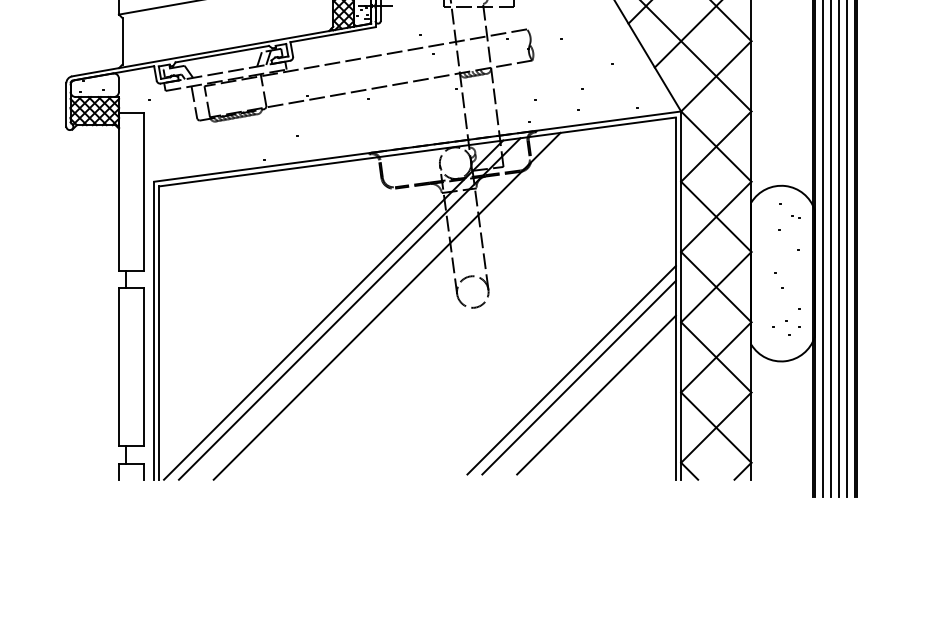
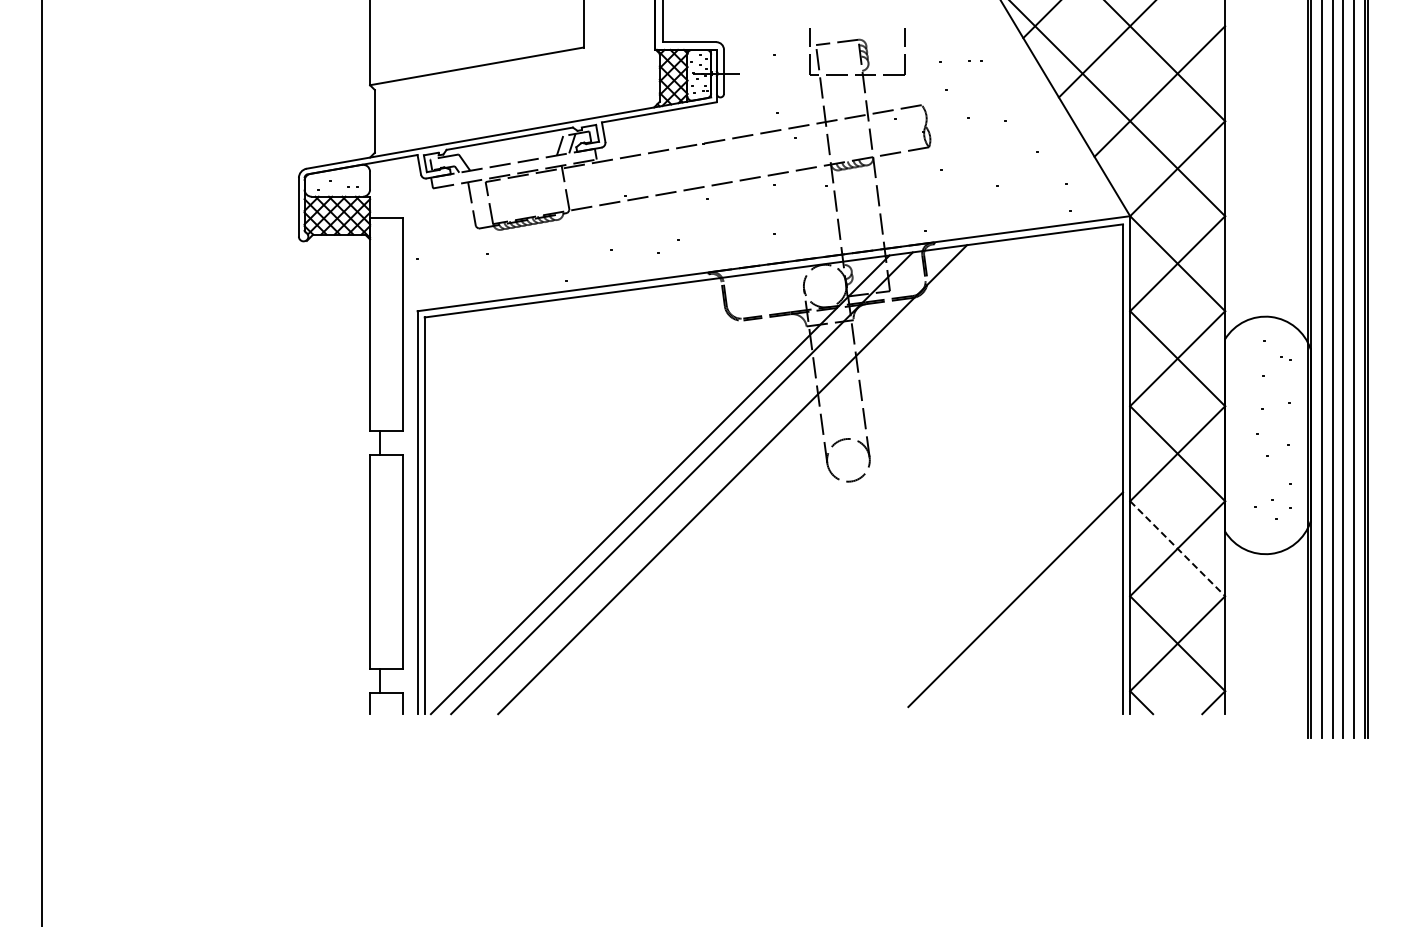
line: (716, 357) -> (1178, 549), solid -> dashed
line: (571, 370) -> (982, 566), removed
line: (579, 377) -> (992, 576), removed

